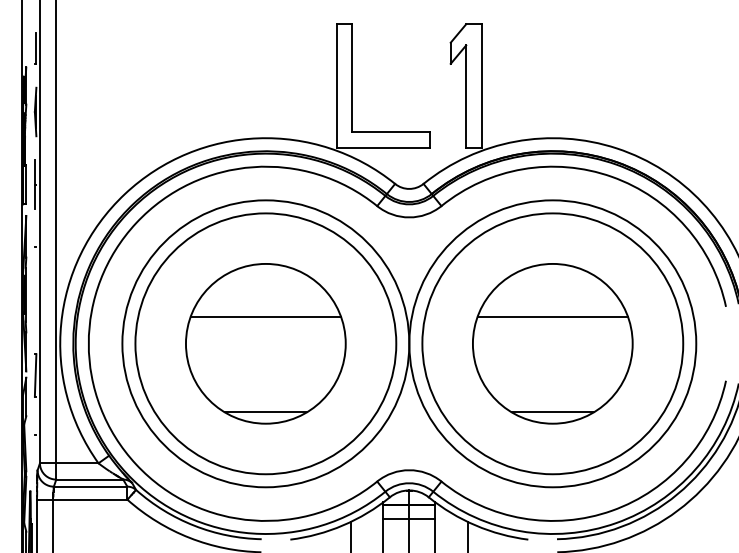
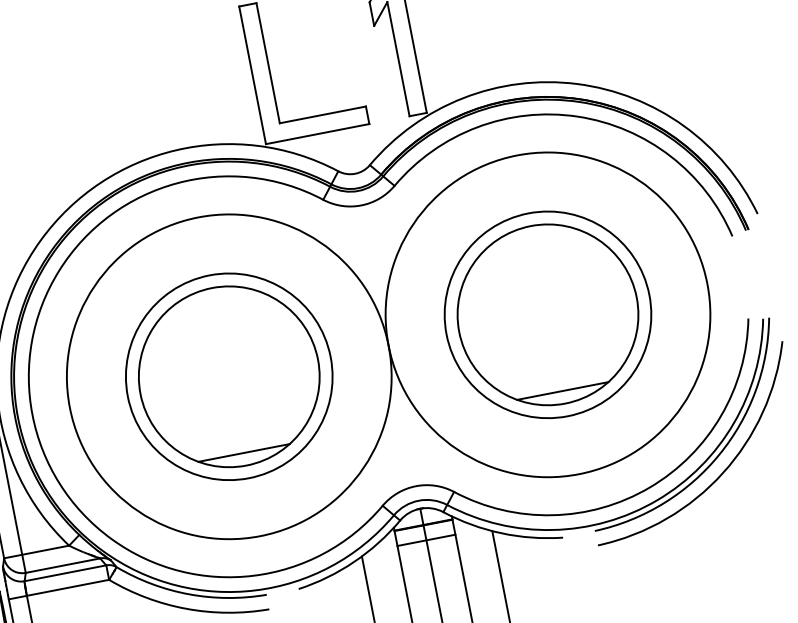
line: (265, 317) -> (223, 347), removed
line: (552, 317) -> (541, 285), removed
circle: (265, 343) -> (228, 376), size x0.7
circle: (552, 343) -> (547, 314), size x0.7

